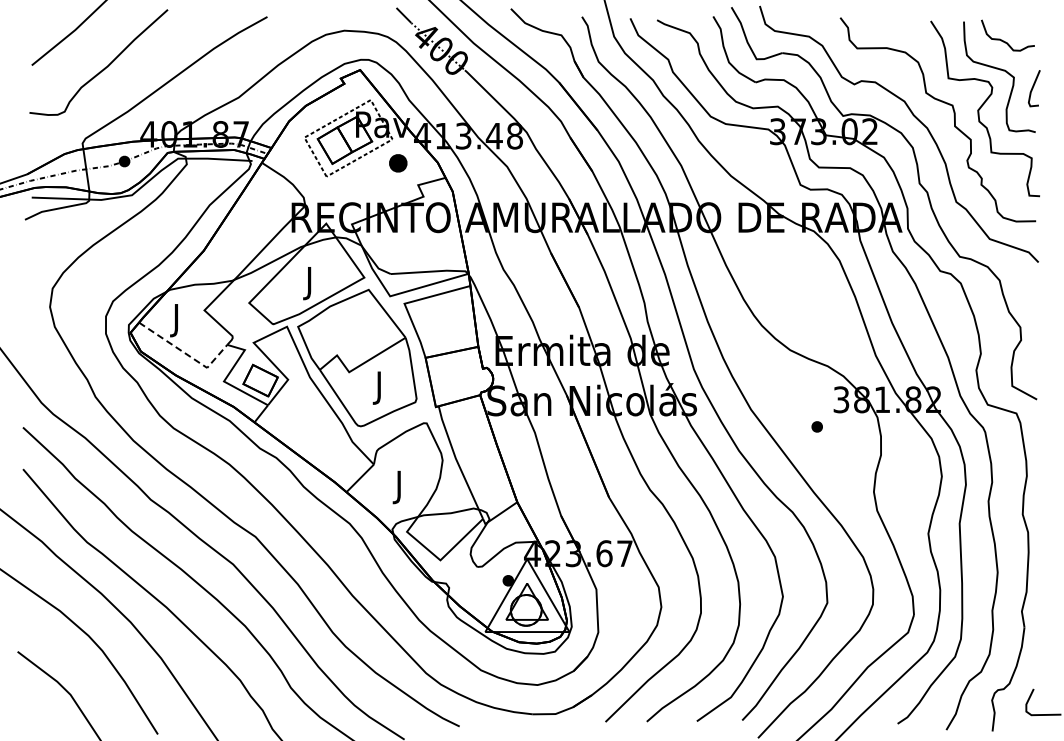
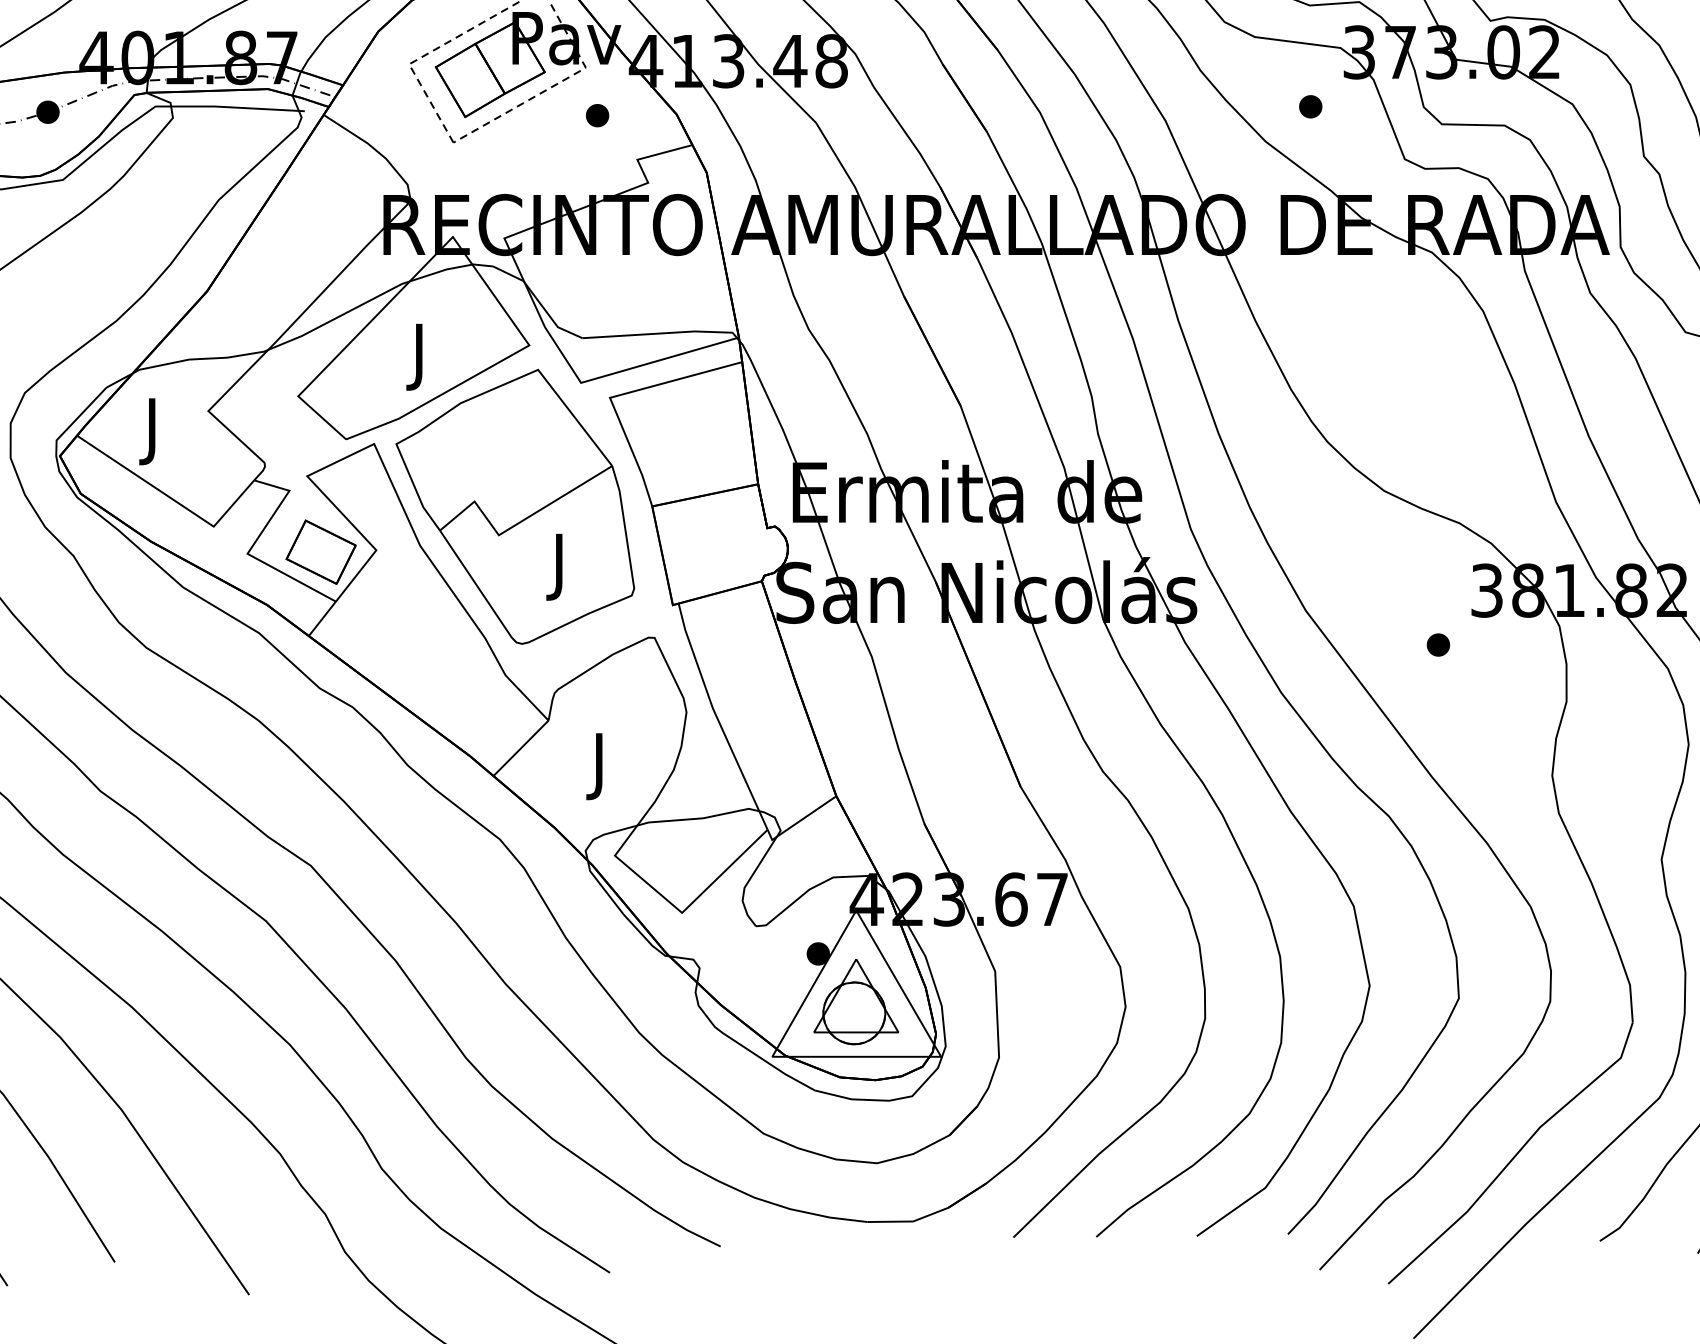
part: (753, 158) -> (1310, 106), added
part: (398, 162) -> (597, 114), size x0.62
line: (186, 354) -> (172, 499), dashed -> solid

